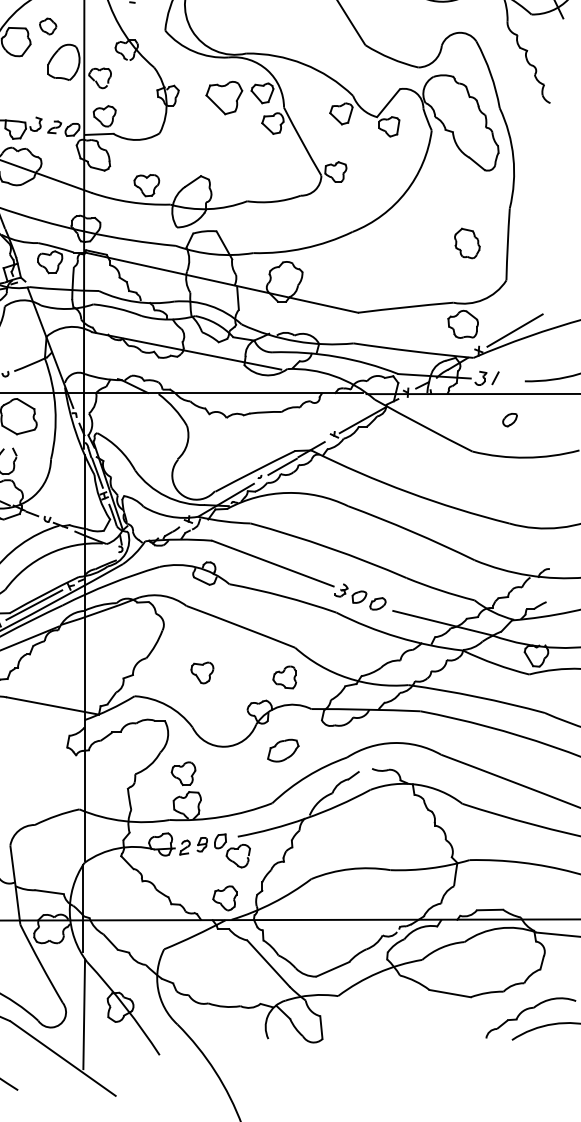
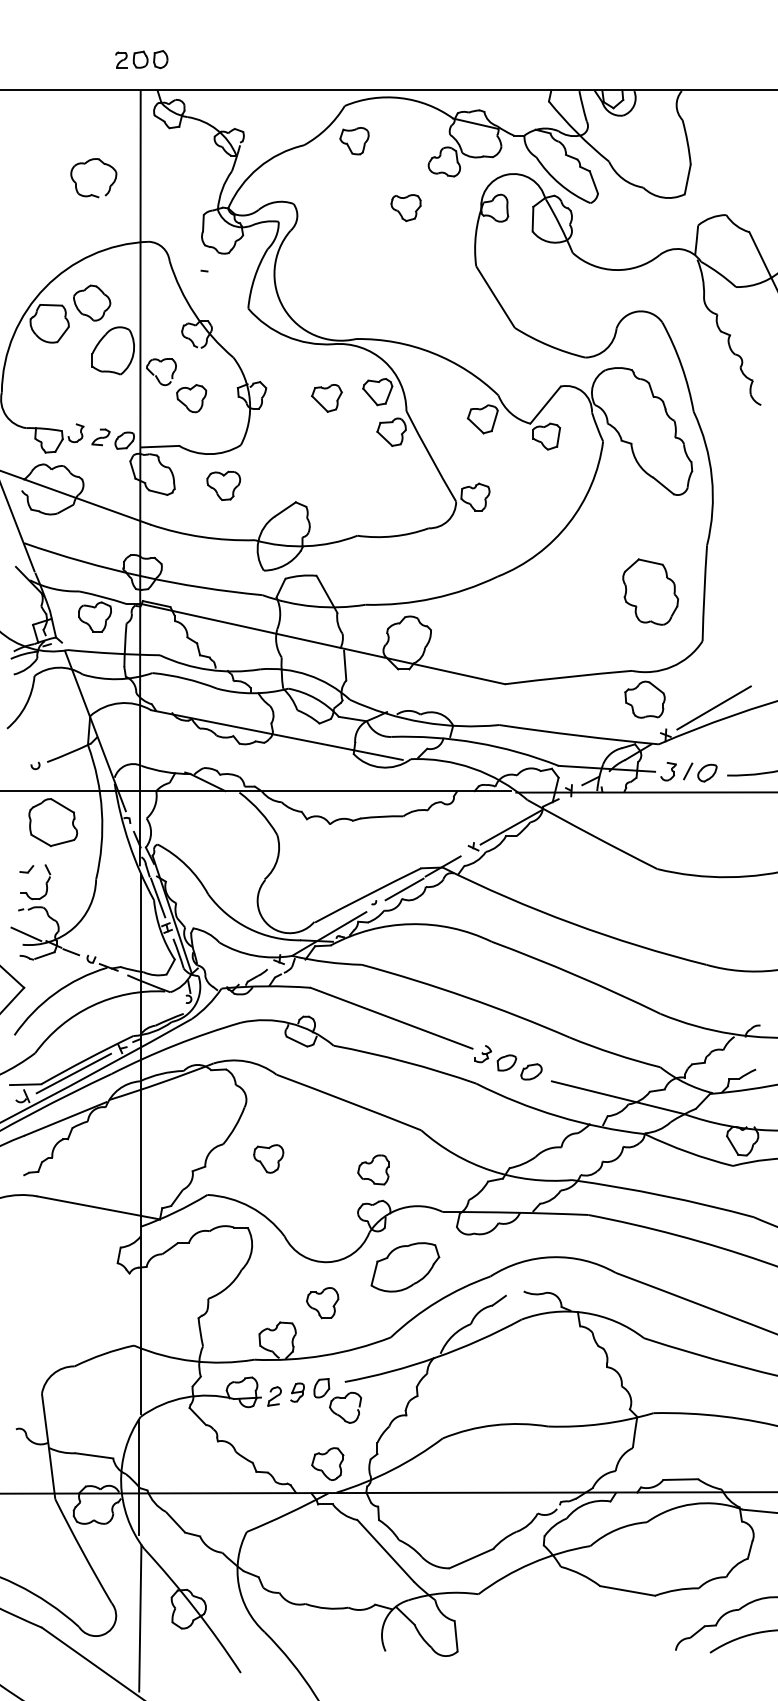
part: (48, 26) -> (92, 302), size x1.67
part: (224, 98) -> (326, 398), size x0.62
part: (104, 116) -> (191, 398), moved
part: (146, 185) -> (223, 485), moved
part: (467, 243) -> (650, 591), size x1.67
part: (510, 419) -> (707, 772), moved
part: (202, 672) -> (268, 1158), moved
part: (284, 677) -> (373, 1169), moved
part: (283, 750) -> (405, 1267), size x1.67
part: (183, 774) -> (322, 1303), moved

